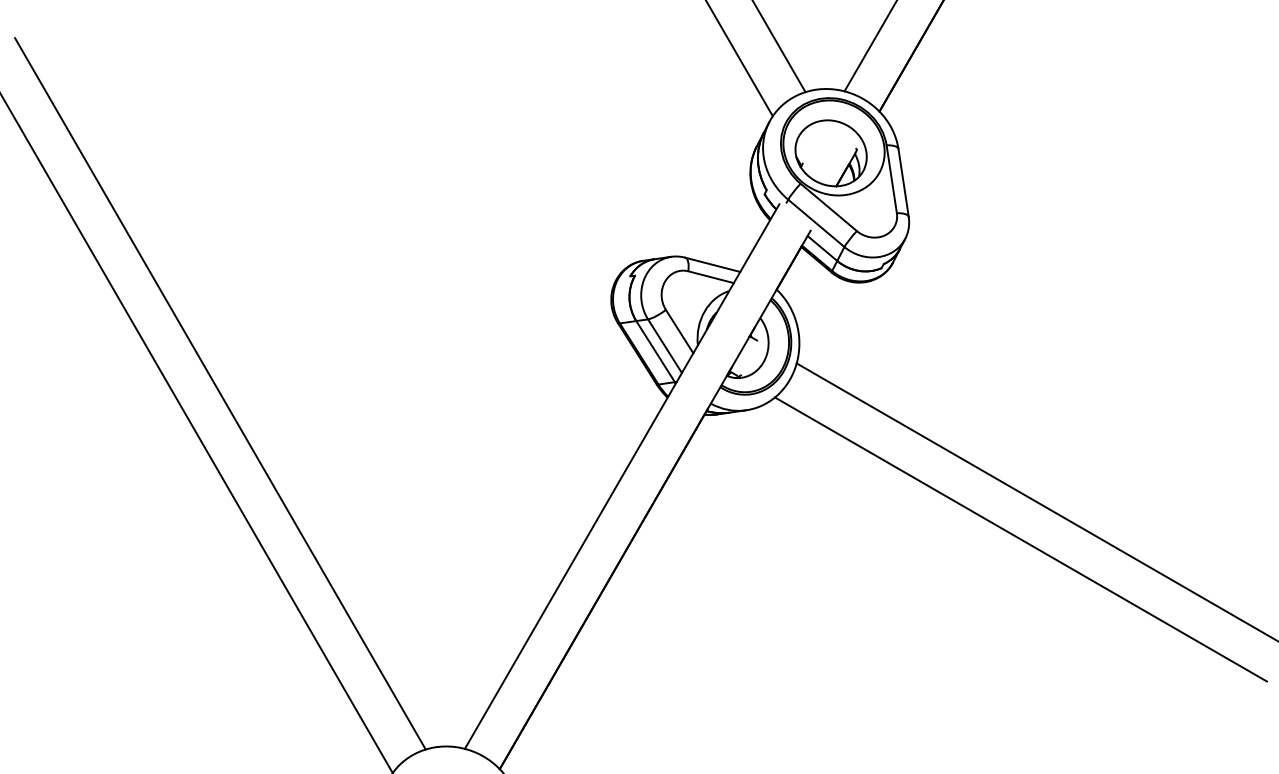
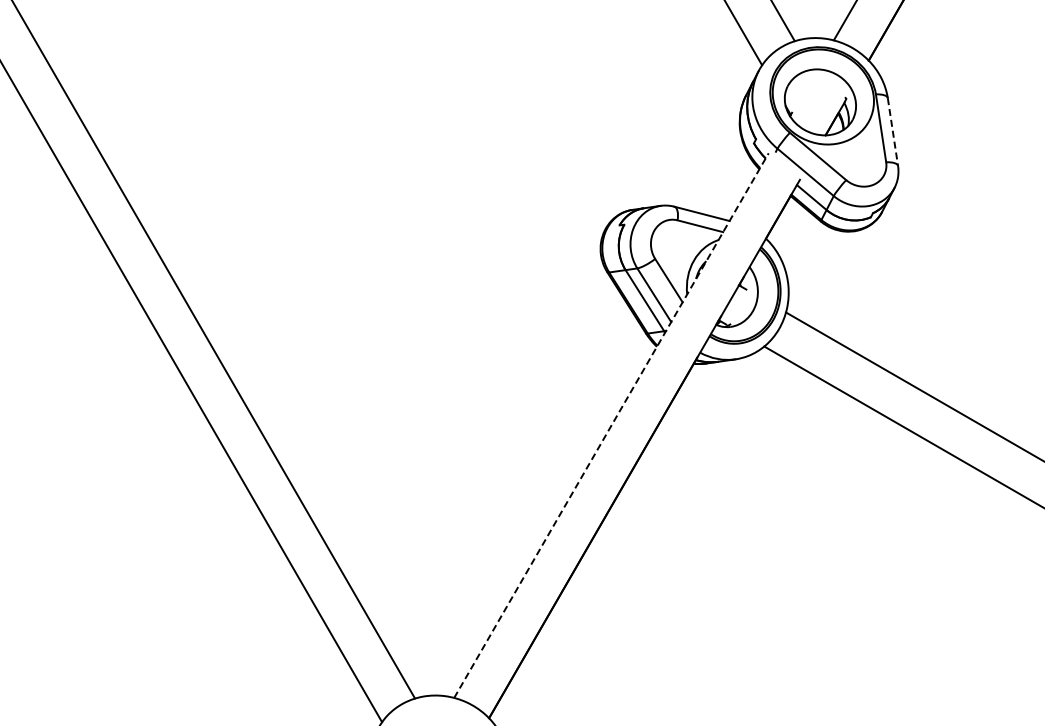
line: (903, 183) -> (892, 132), solid -> dashed
line: (622, 476) -> (611, 425), solid -> dashed

